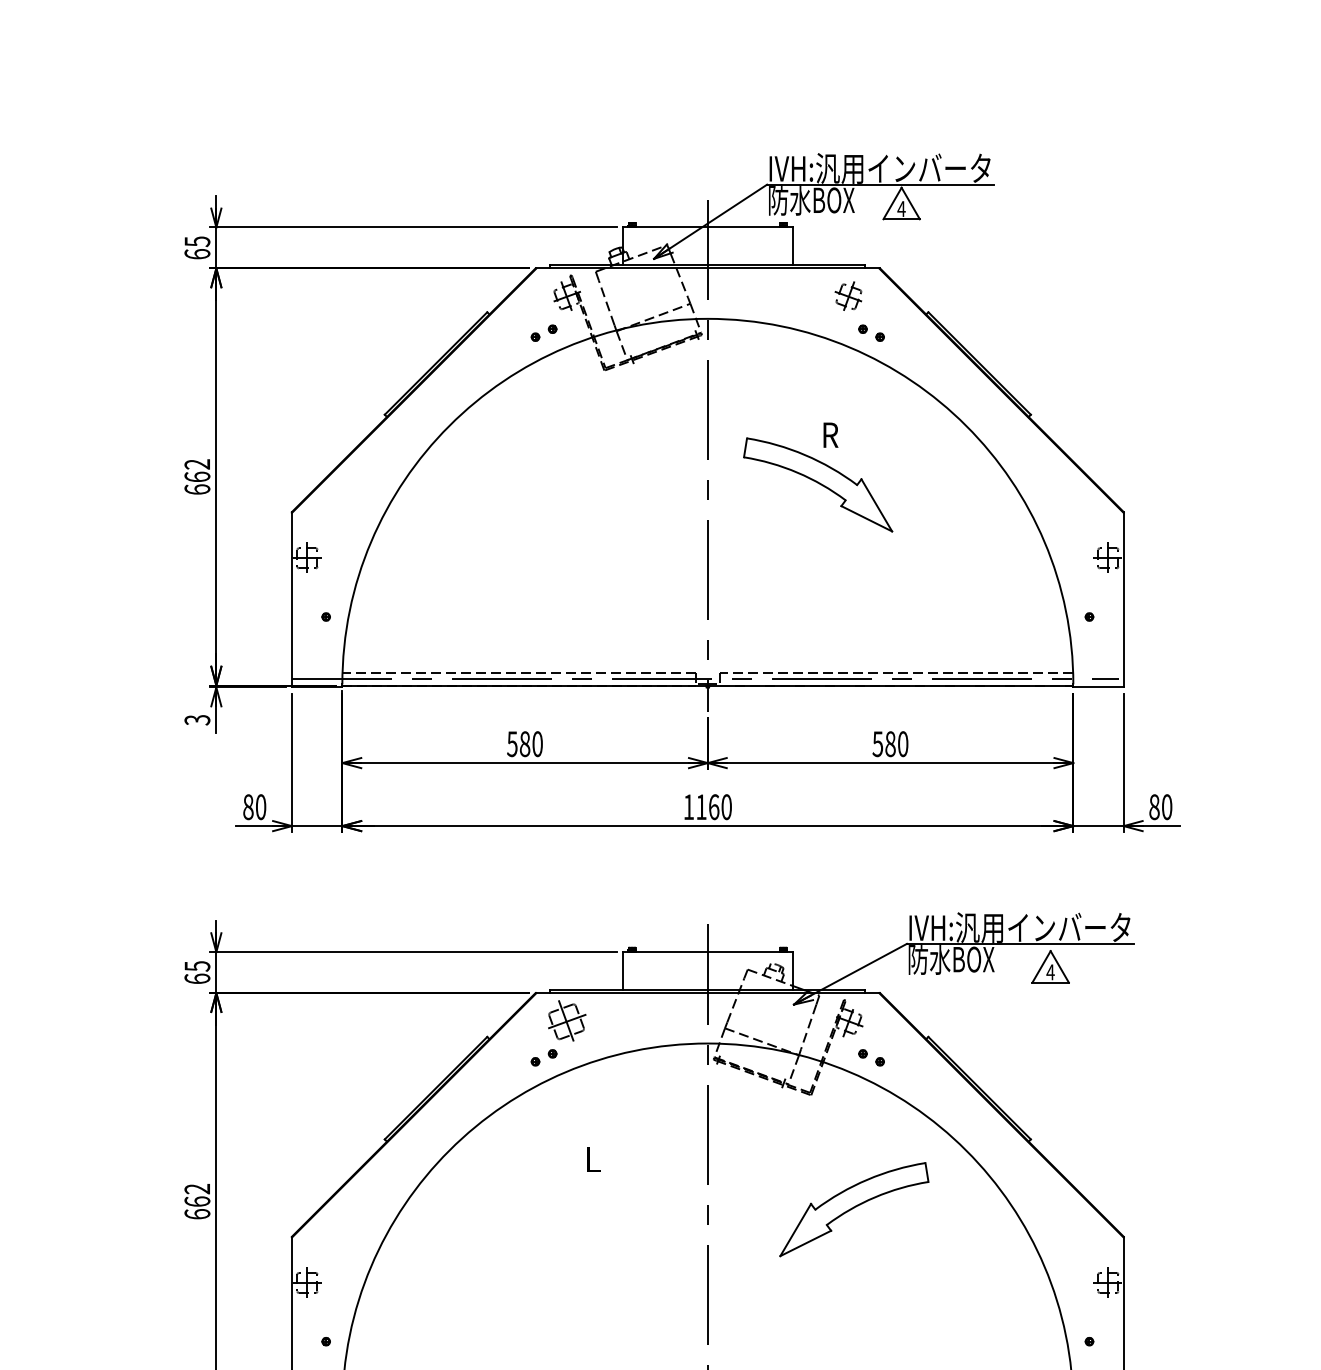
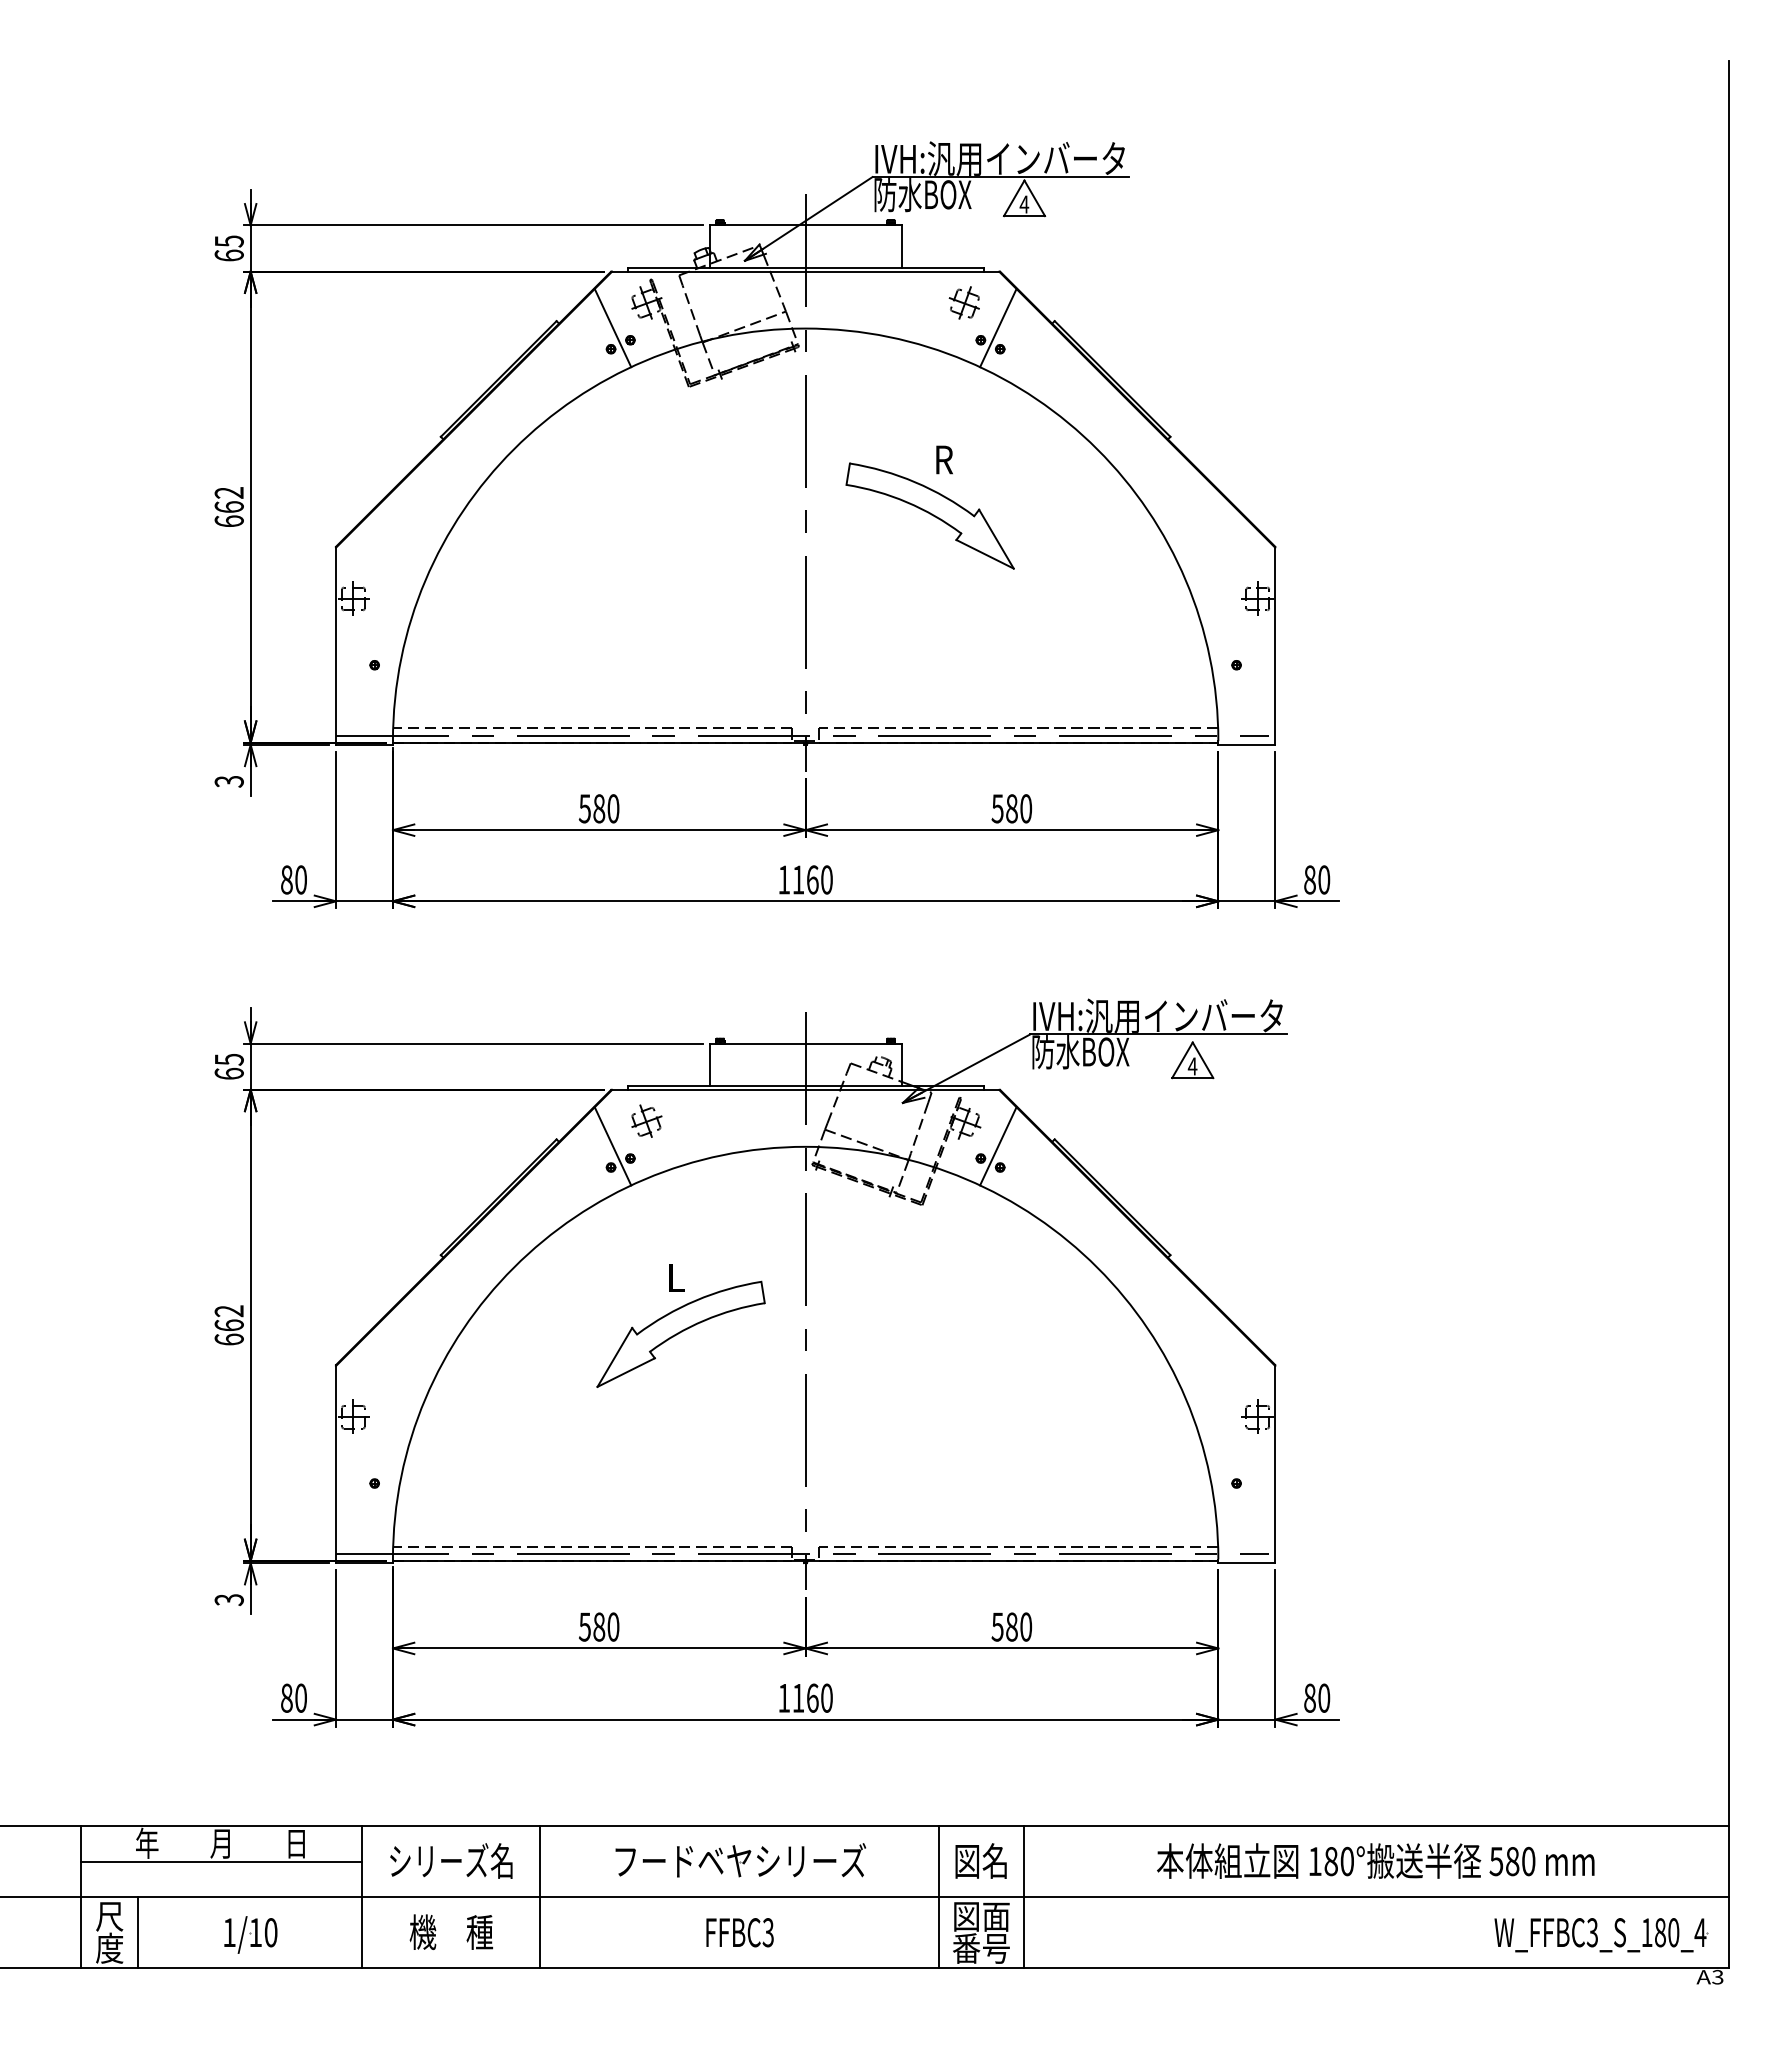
line: (536, 318) -> (612, 328), added
line: (878, 318) -> (998, 328), added
part: (566, 1020) -> (646, 1120), size x0.71
line: (536, 1043) -> (612, 1146), added
line: (878, 1043) -> (998, 1146), added
part: (853, 1208) -> (680, 1333), moved

